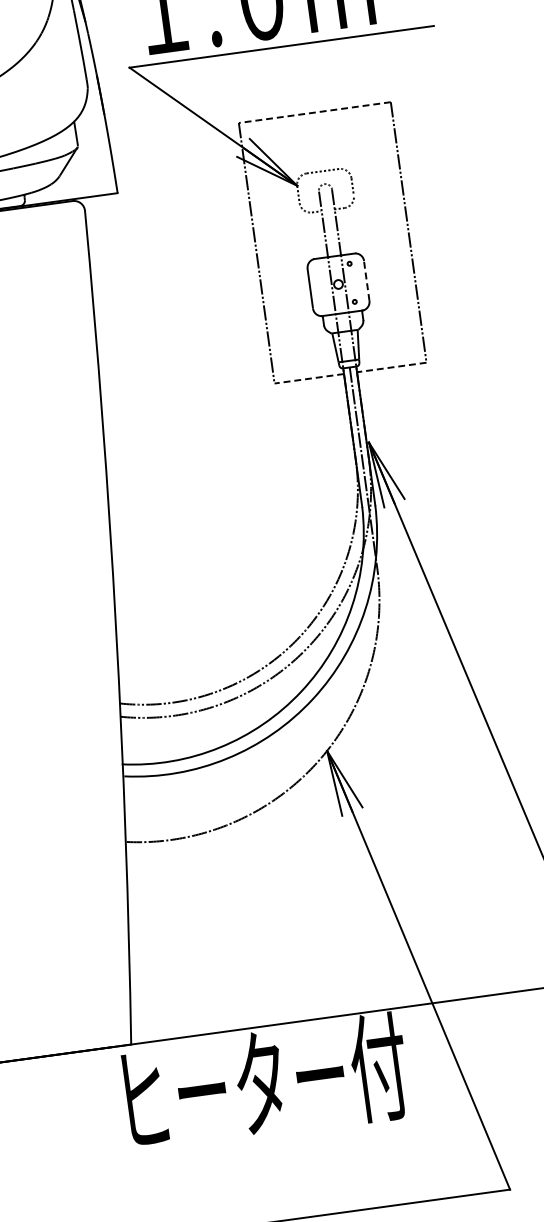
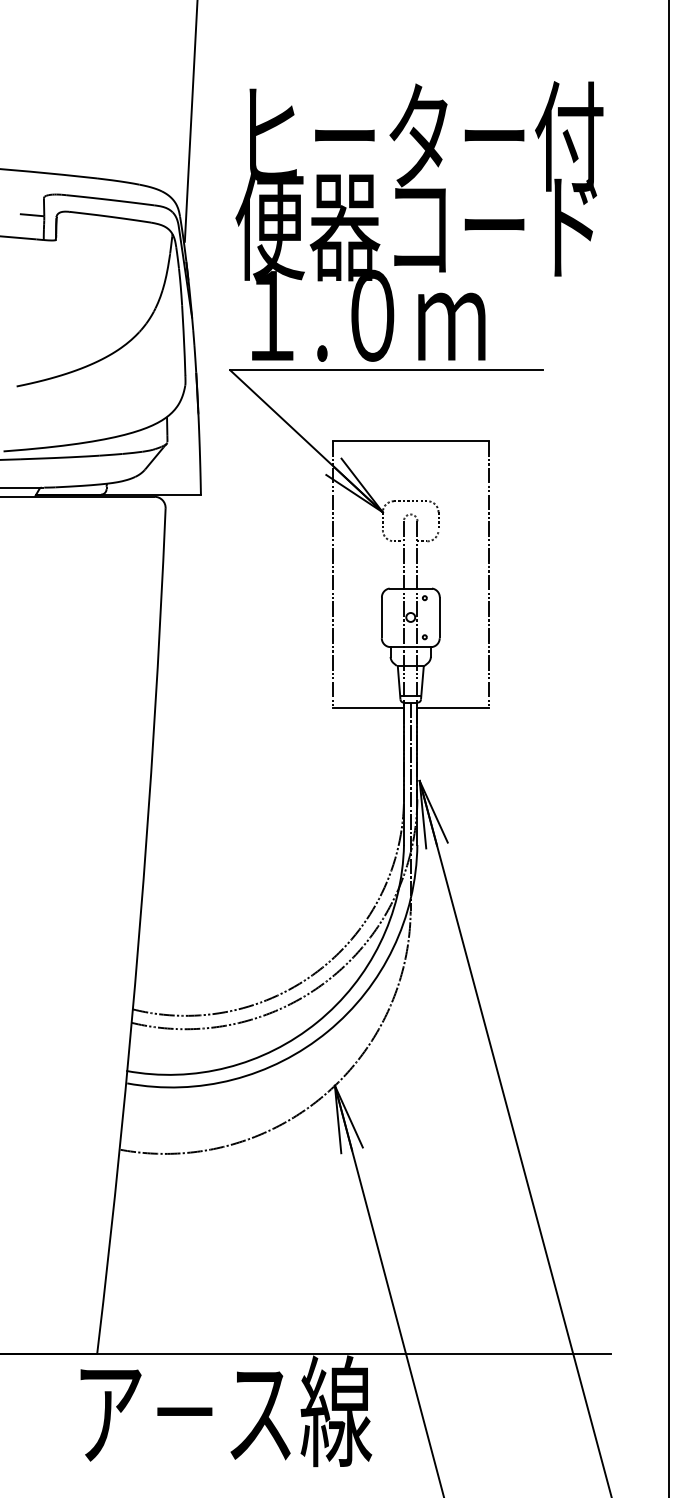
line: (314, 113) -> (410, 441), dashed -> solid
line: (366, 280) -> (439, 617), dashed -> solid
line: (392, 367) -> (453, 708), dashed -> solid
line: (309, 378) -> (368, 708), dashed -> solid
text: (264, 1082) -> (226, 1411), ヒーター付 -> ア－ス線

